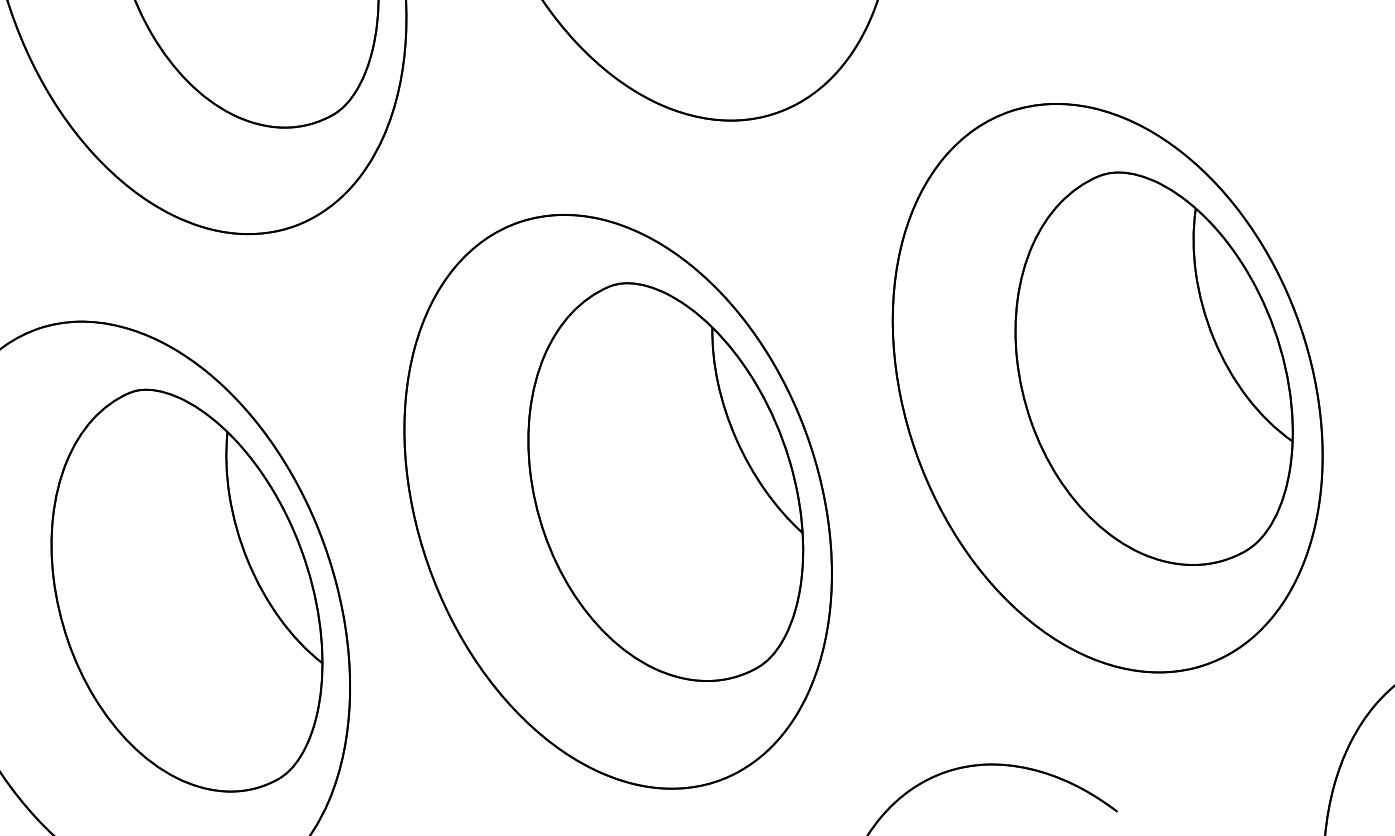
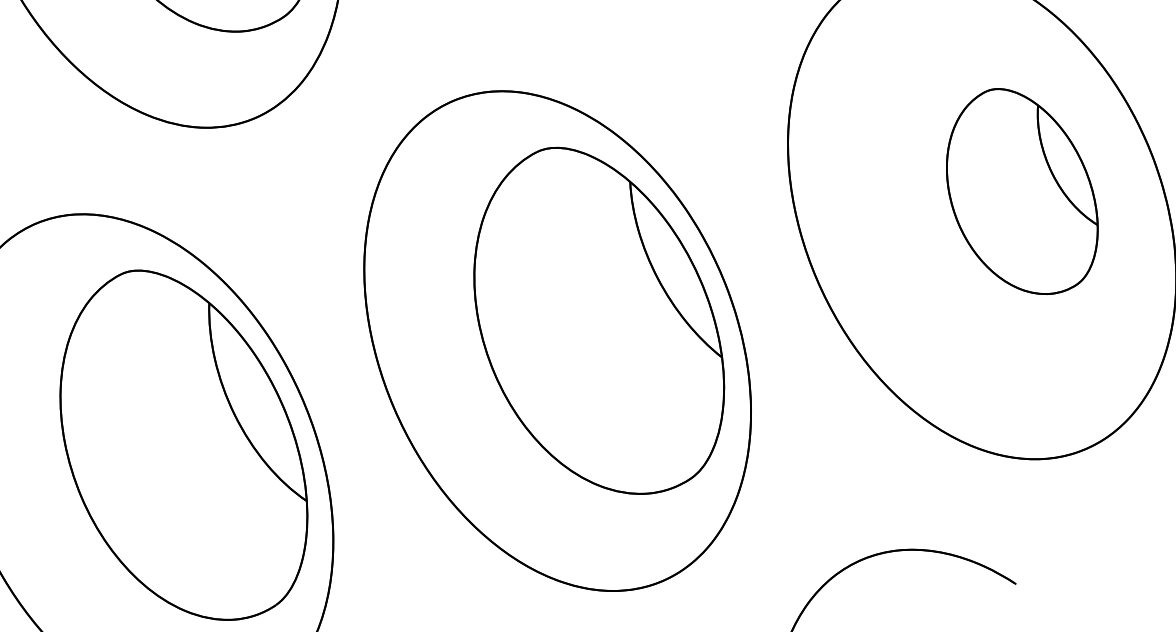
part: (1153, 368) -> (1021, 191), size x0.6

